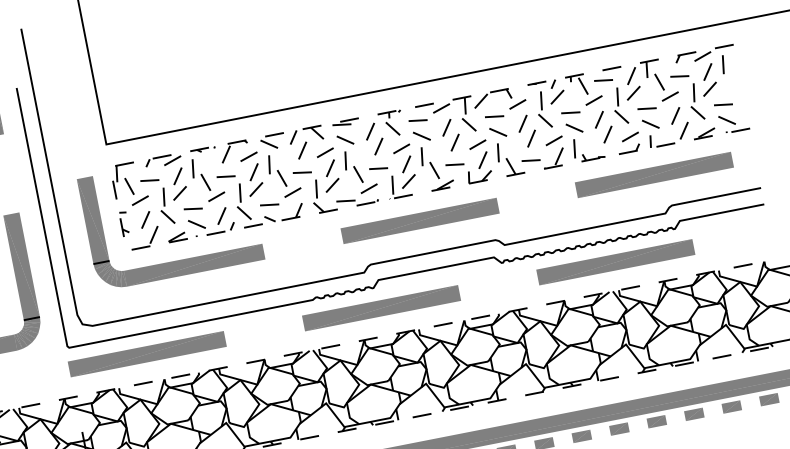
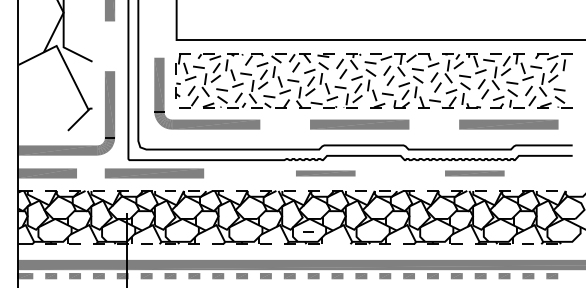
part: (615, 262) -> (474, 173), size x0.6
part: (381, 308) -> (325, 173), size x0.6
part: (147, 354) -> (154, 173), moved
line: (421, 414) -> (308, 231), moved

